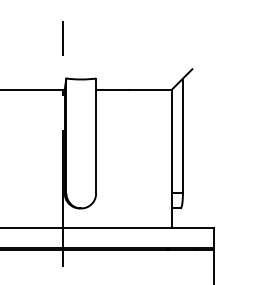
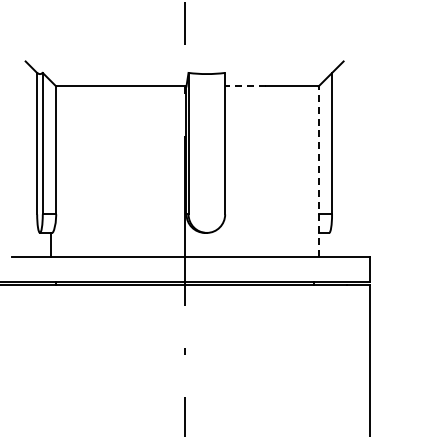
line: (112, 89) -> (245, 86), solid -> dashed
line: (171, 158) -> (318, 171), solid -> dashed

